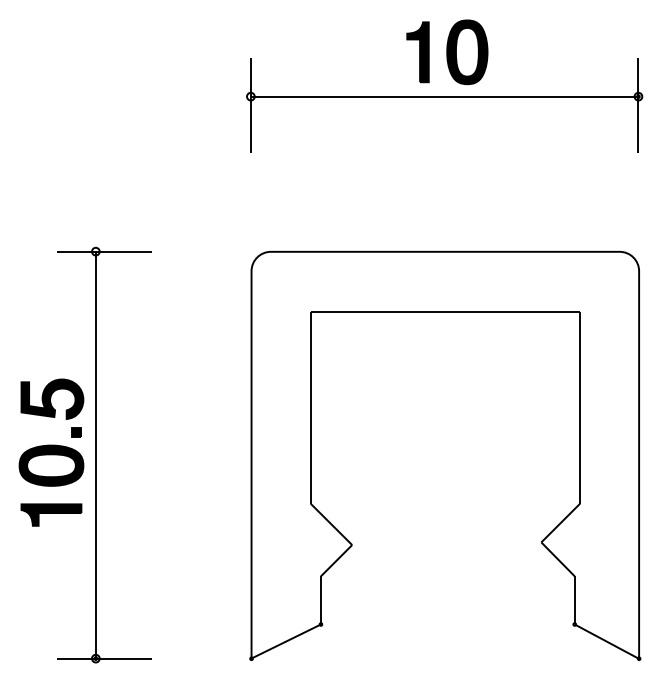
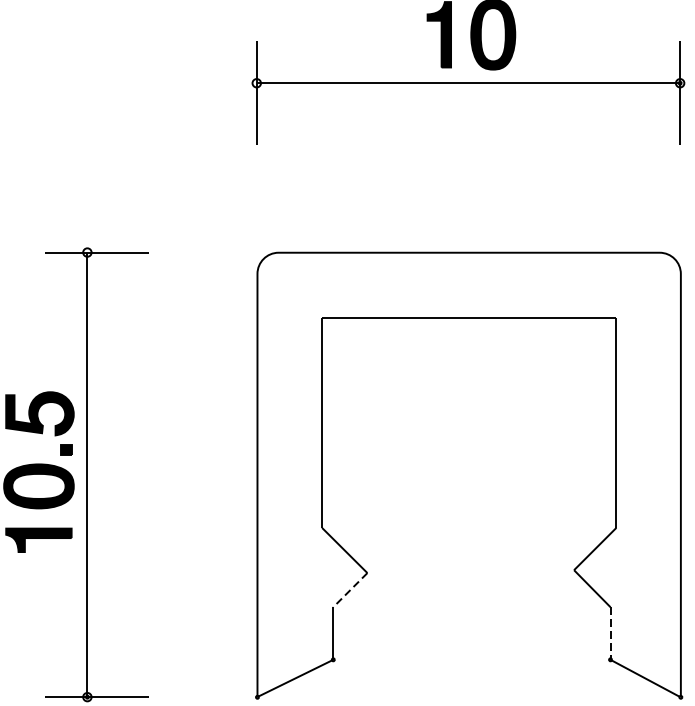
line: (336, 561) -> (350, 591), solid -> dashed
line: (574, 600) -> (610, 633), solid -> dashed

